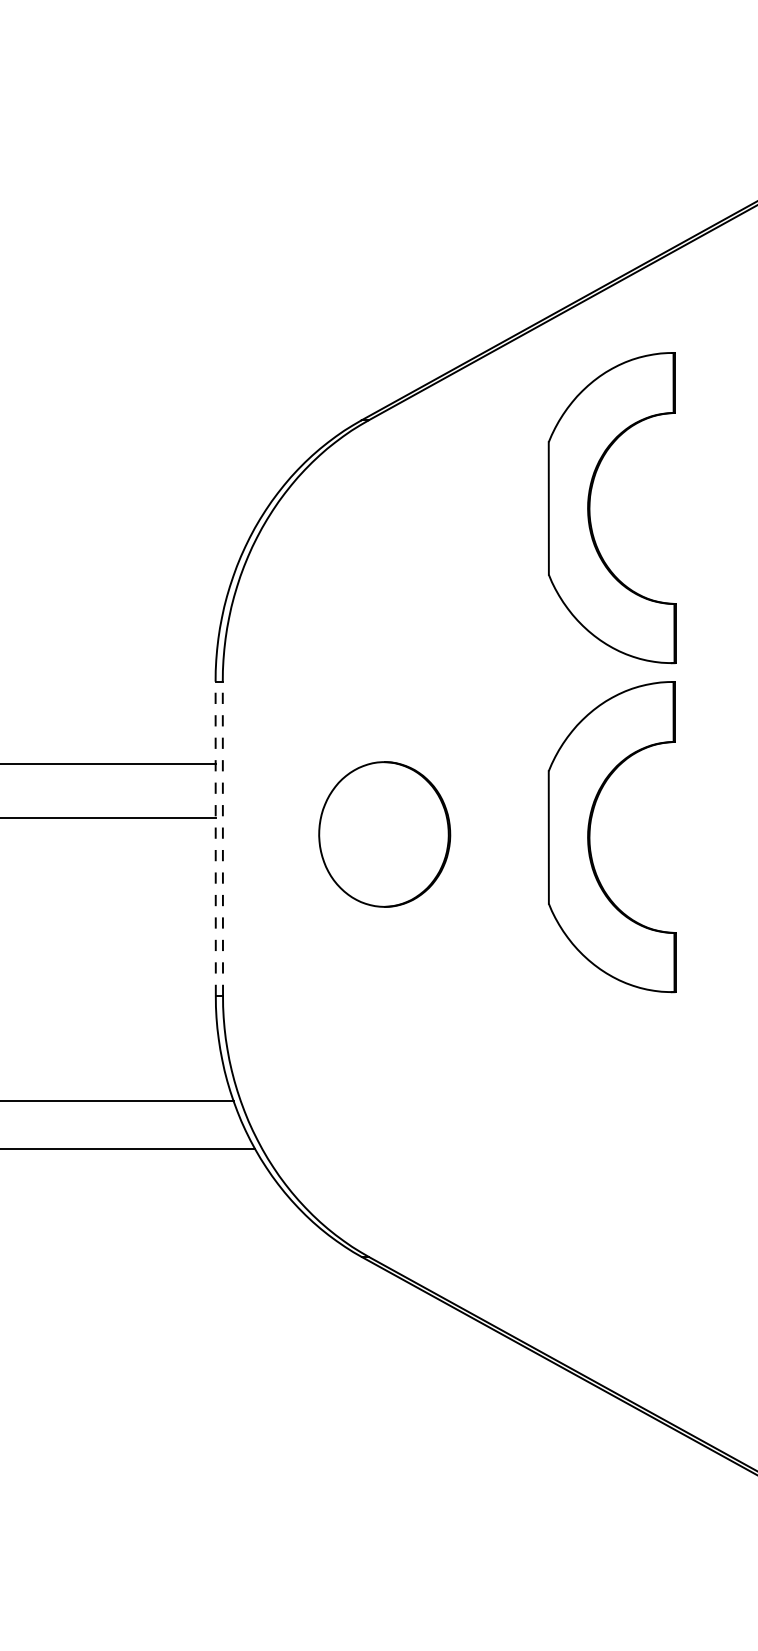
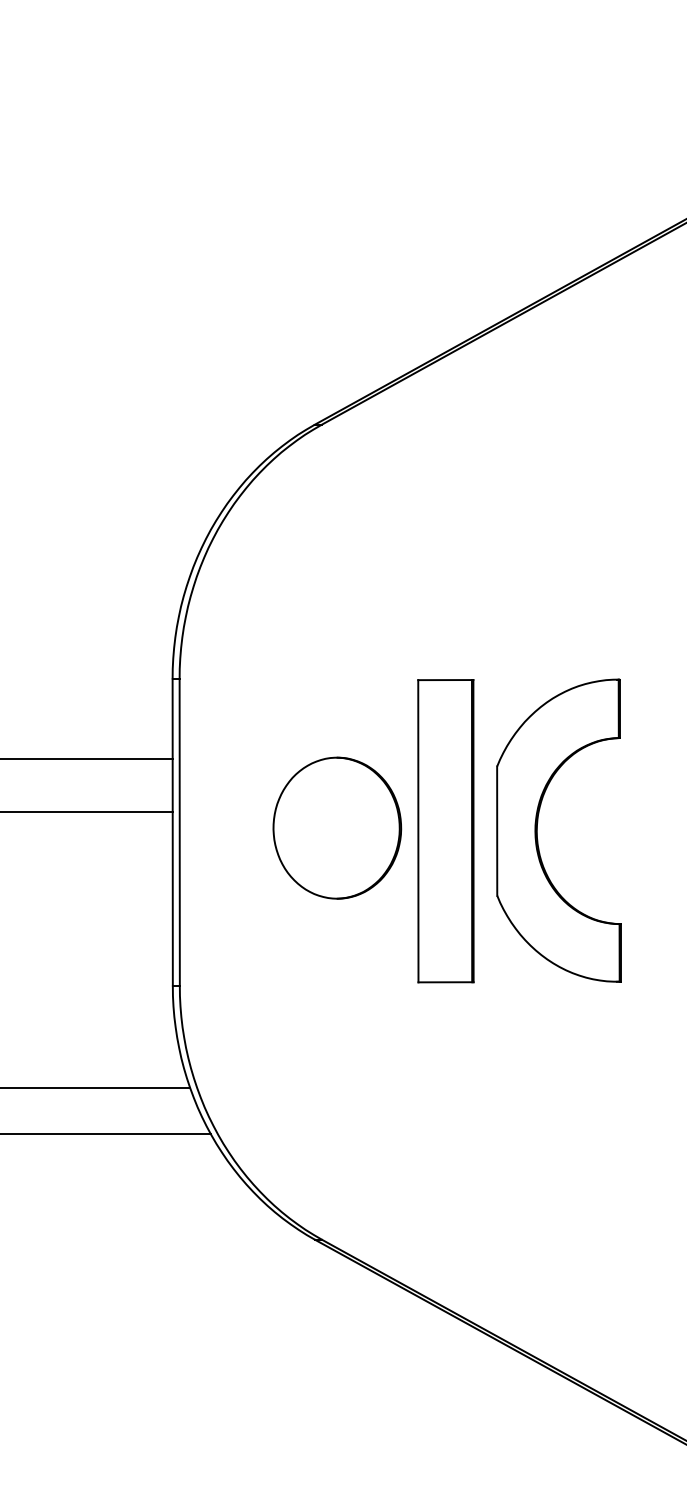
part: (590, 508) -> (537, 510), removed
part: (495, 837) -> (445, 831), added
line: (215, 838) -> (172, 832), dashed -> solid
line: (222, 838) -> (179, 832), dashed -> solid

